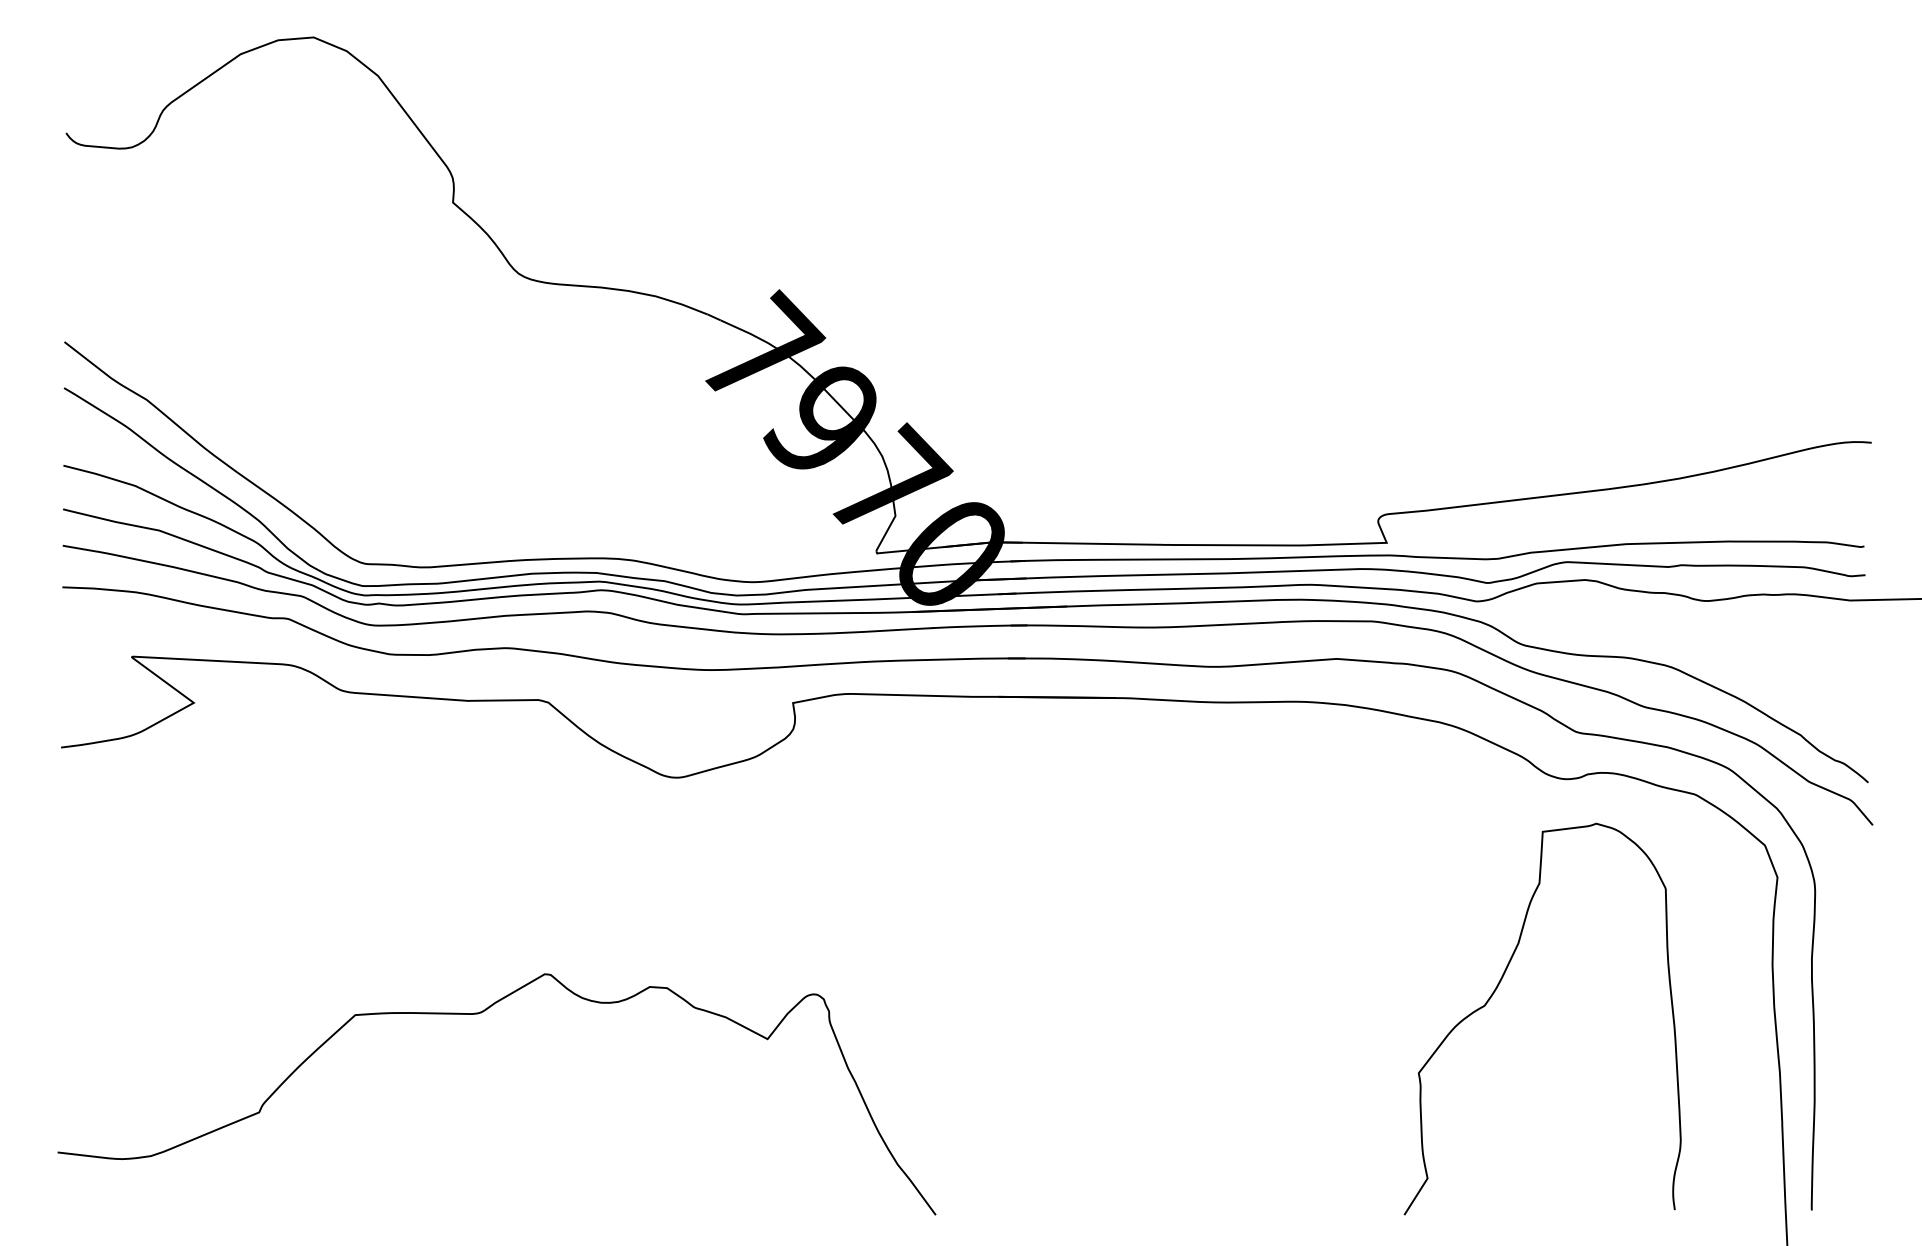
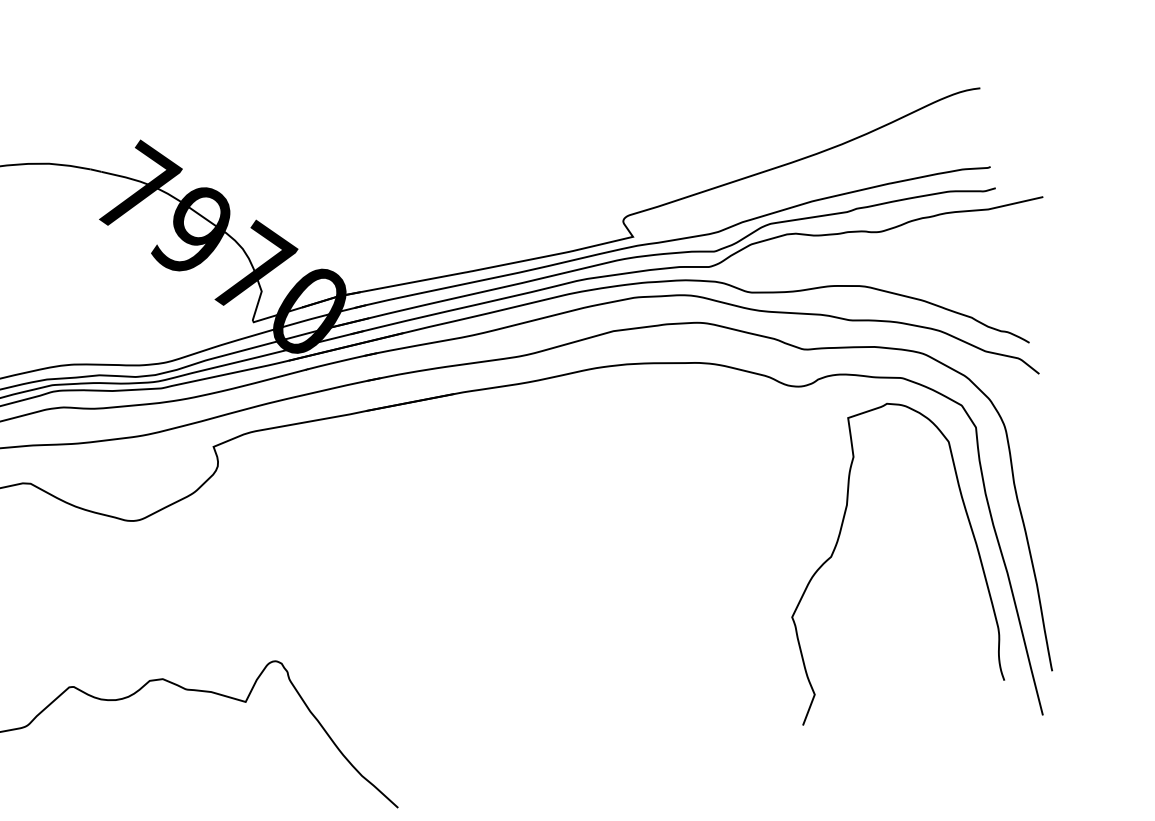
curve: (1496, 990) -> (837, 543), moved

